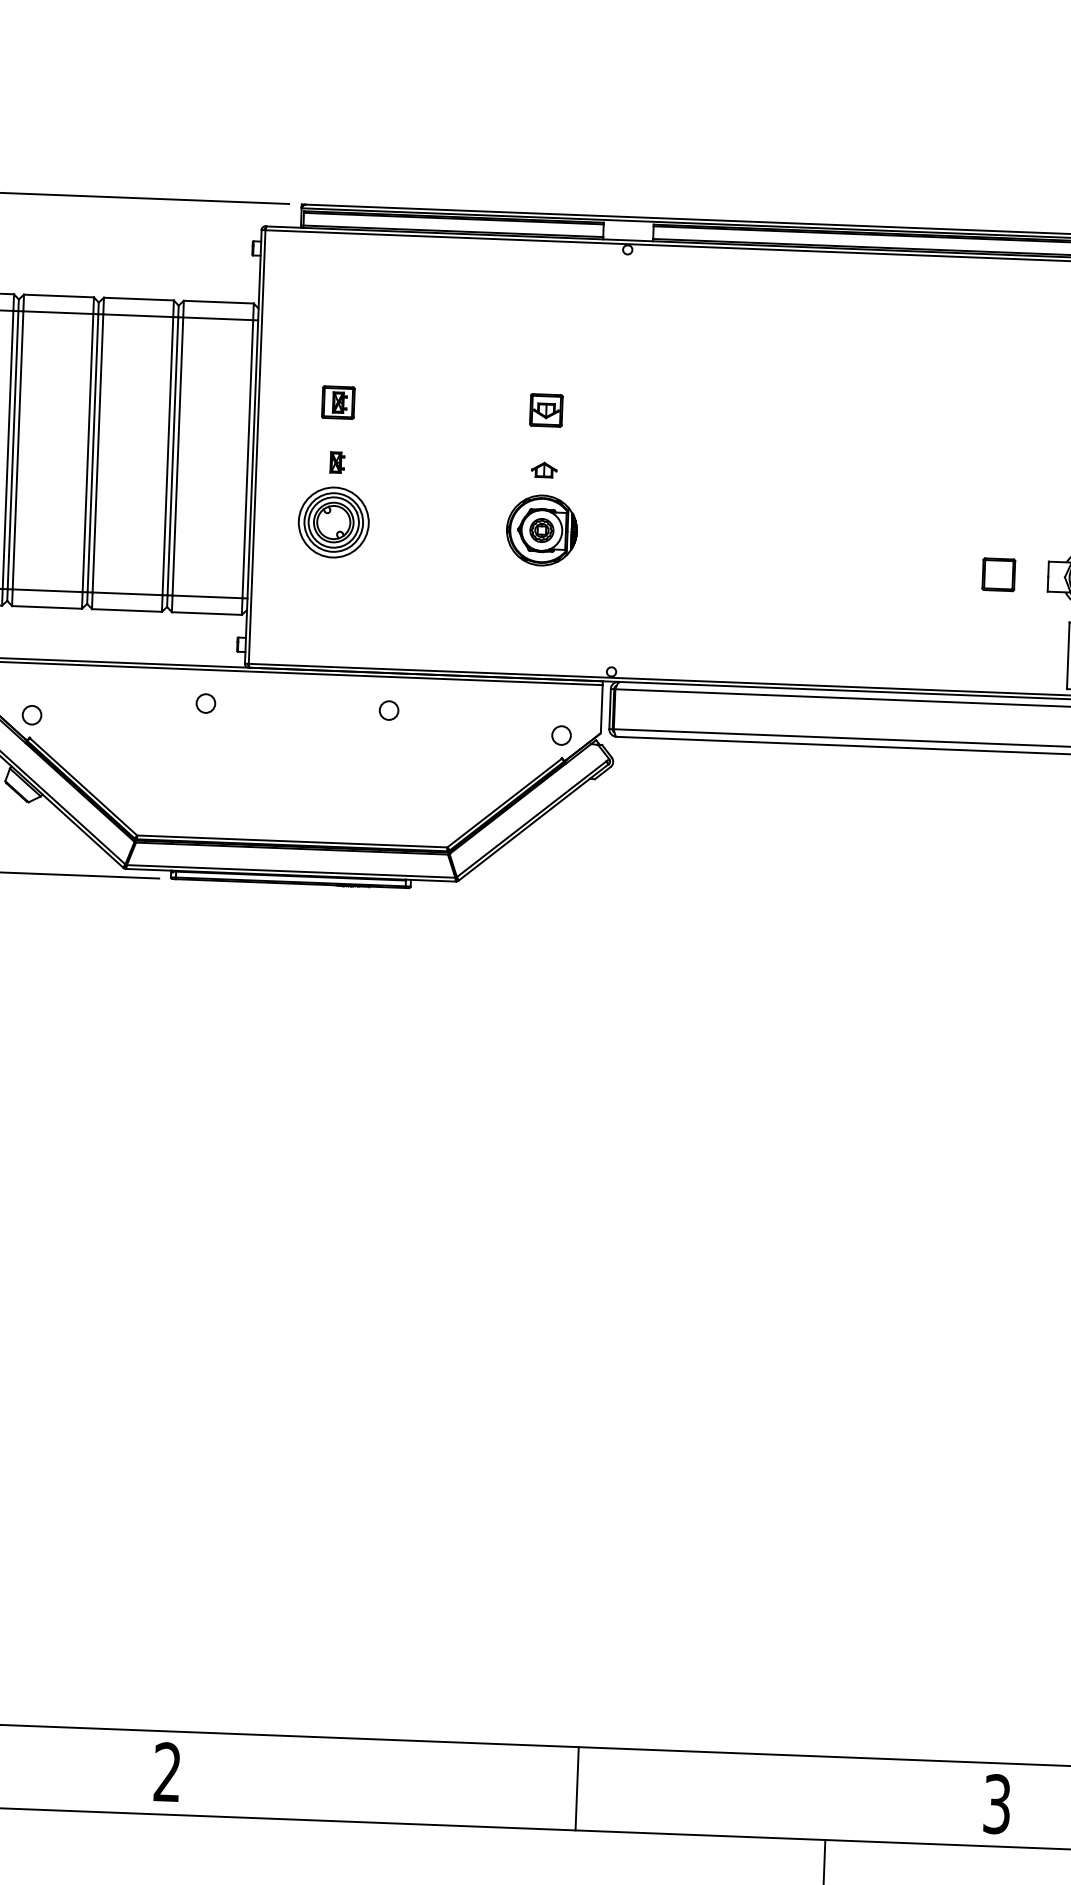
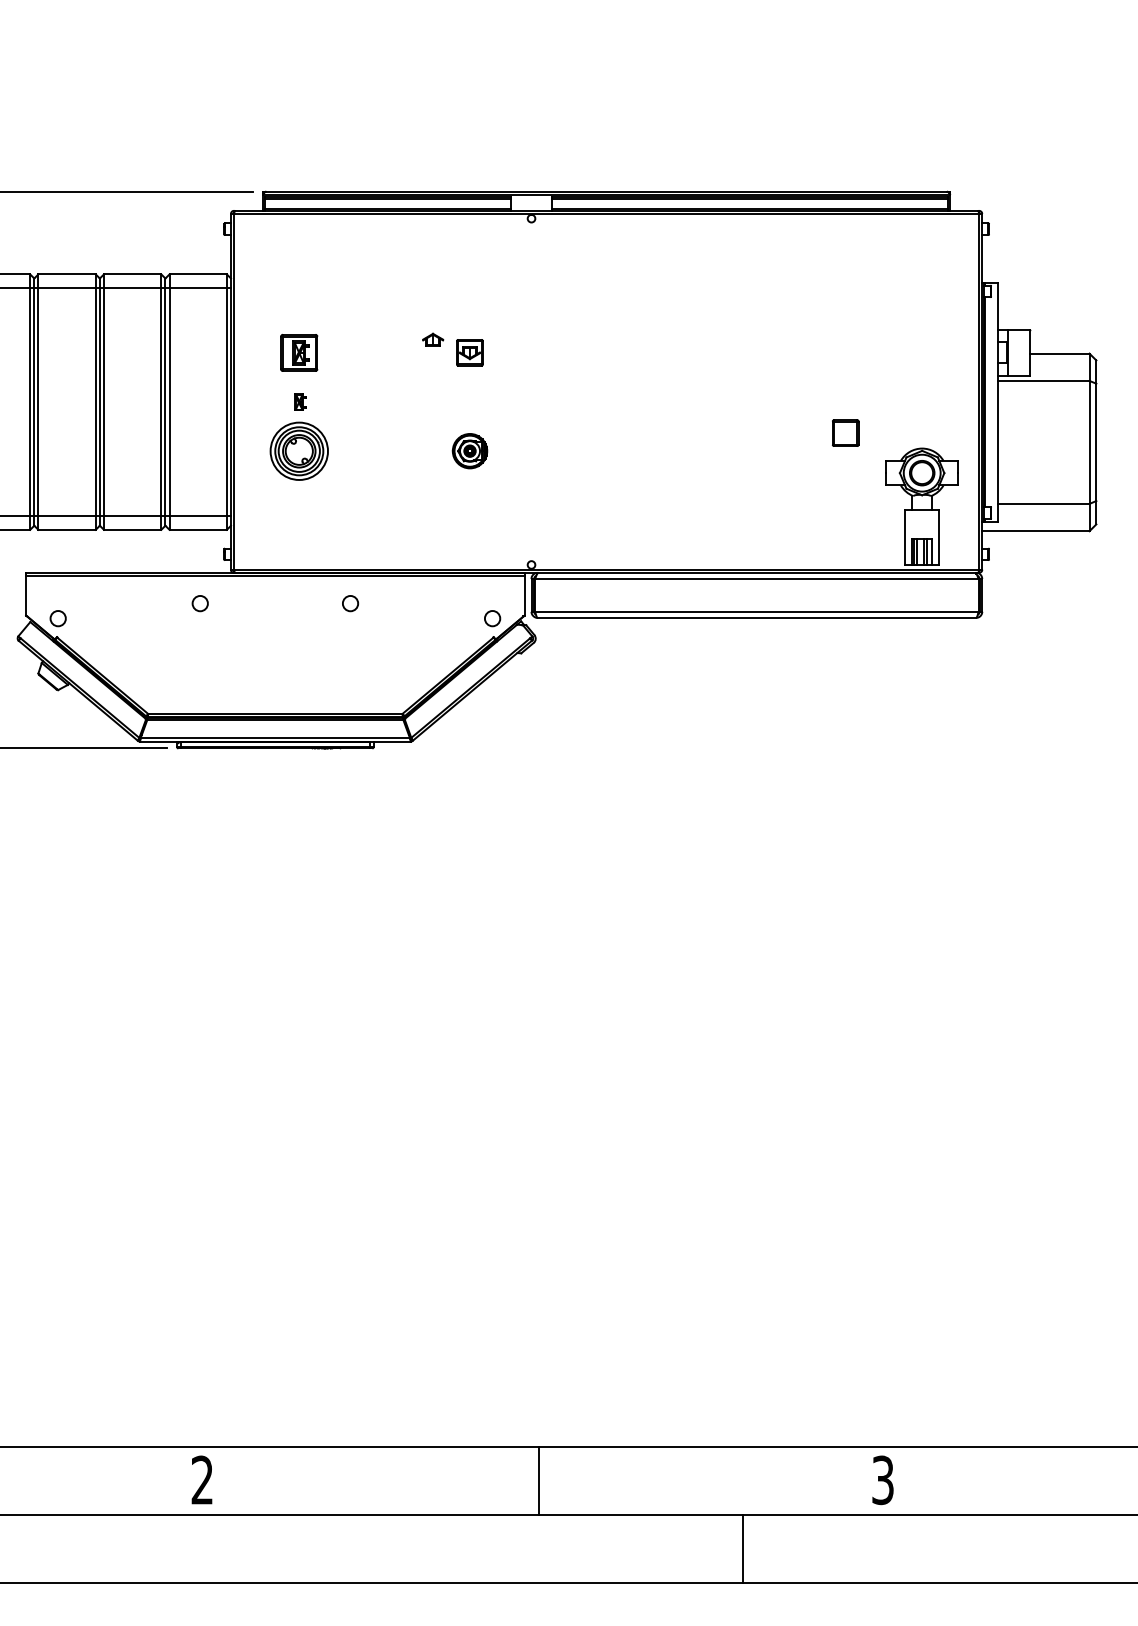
part: (338, 402) -> (299, 352), size x1.4
part: (544, 469) -> (433, 339), moved
part: (541, 529) -> (469, 450), size x0.6
part: (998, 573) -> (845, 432), moved

